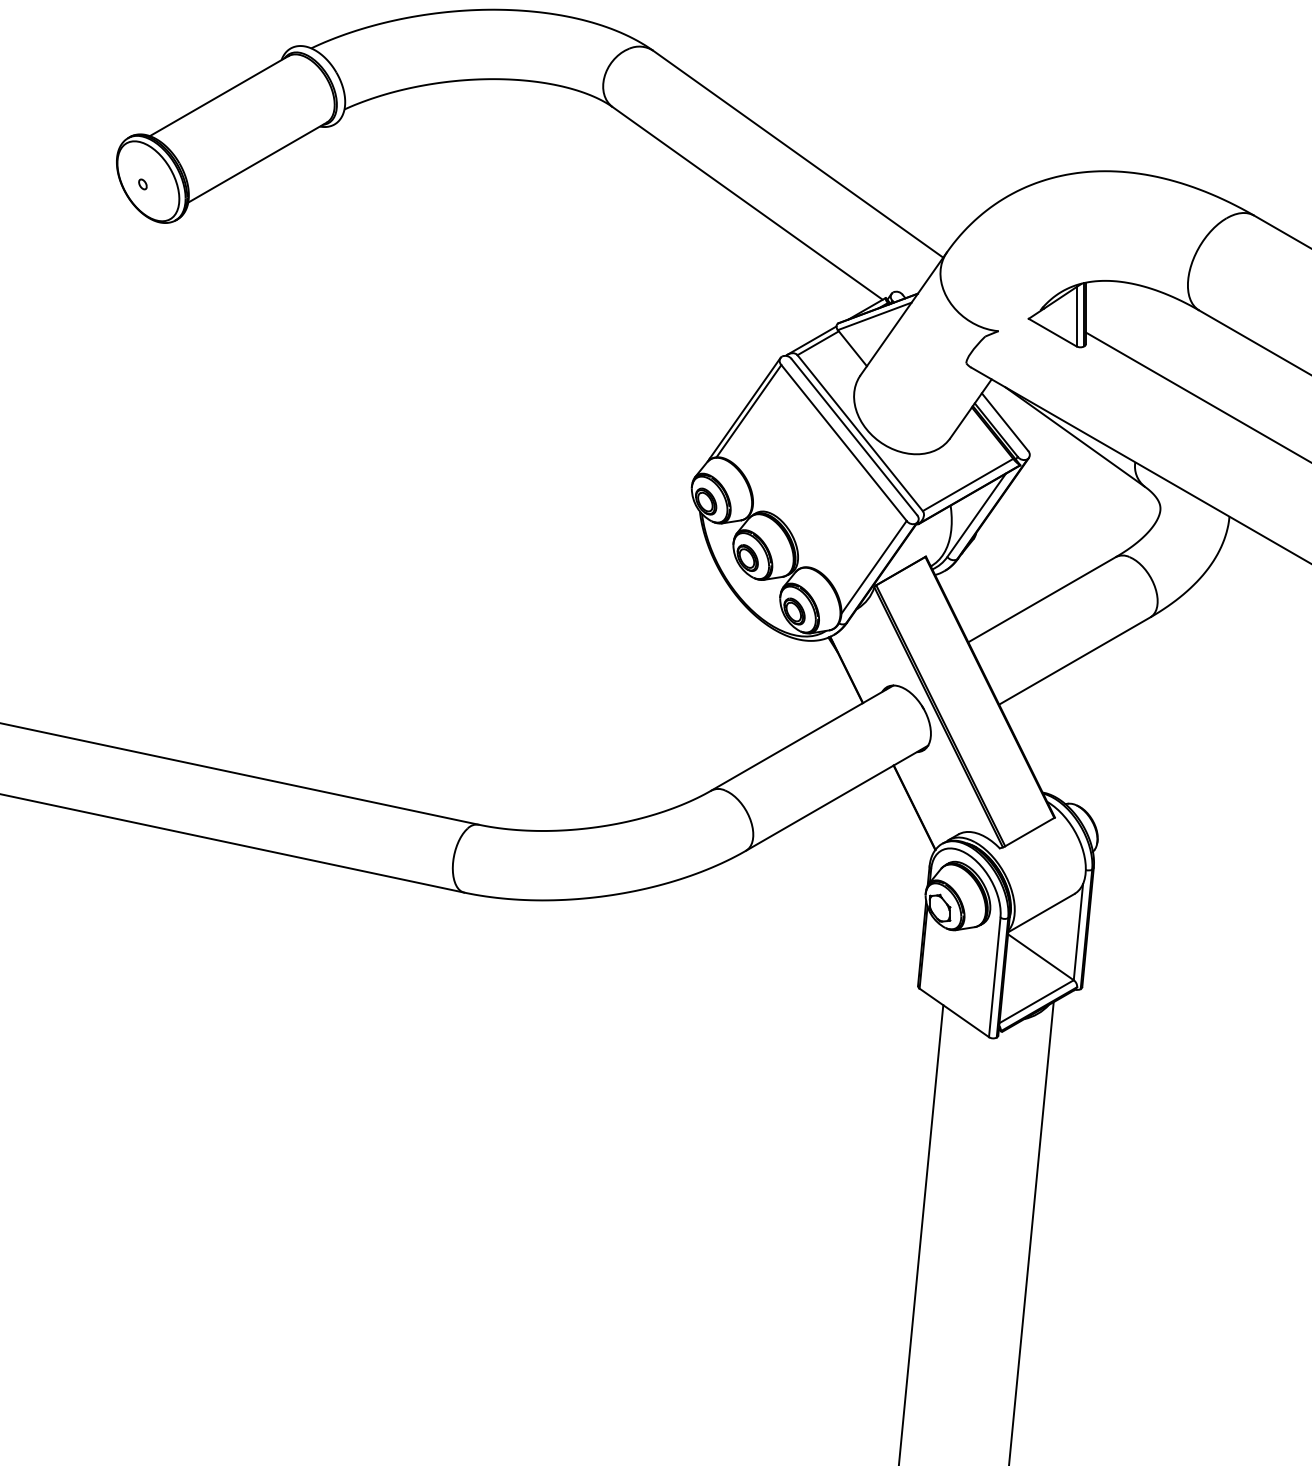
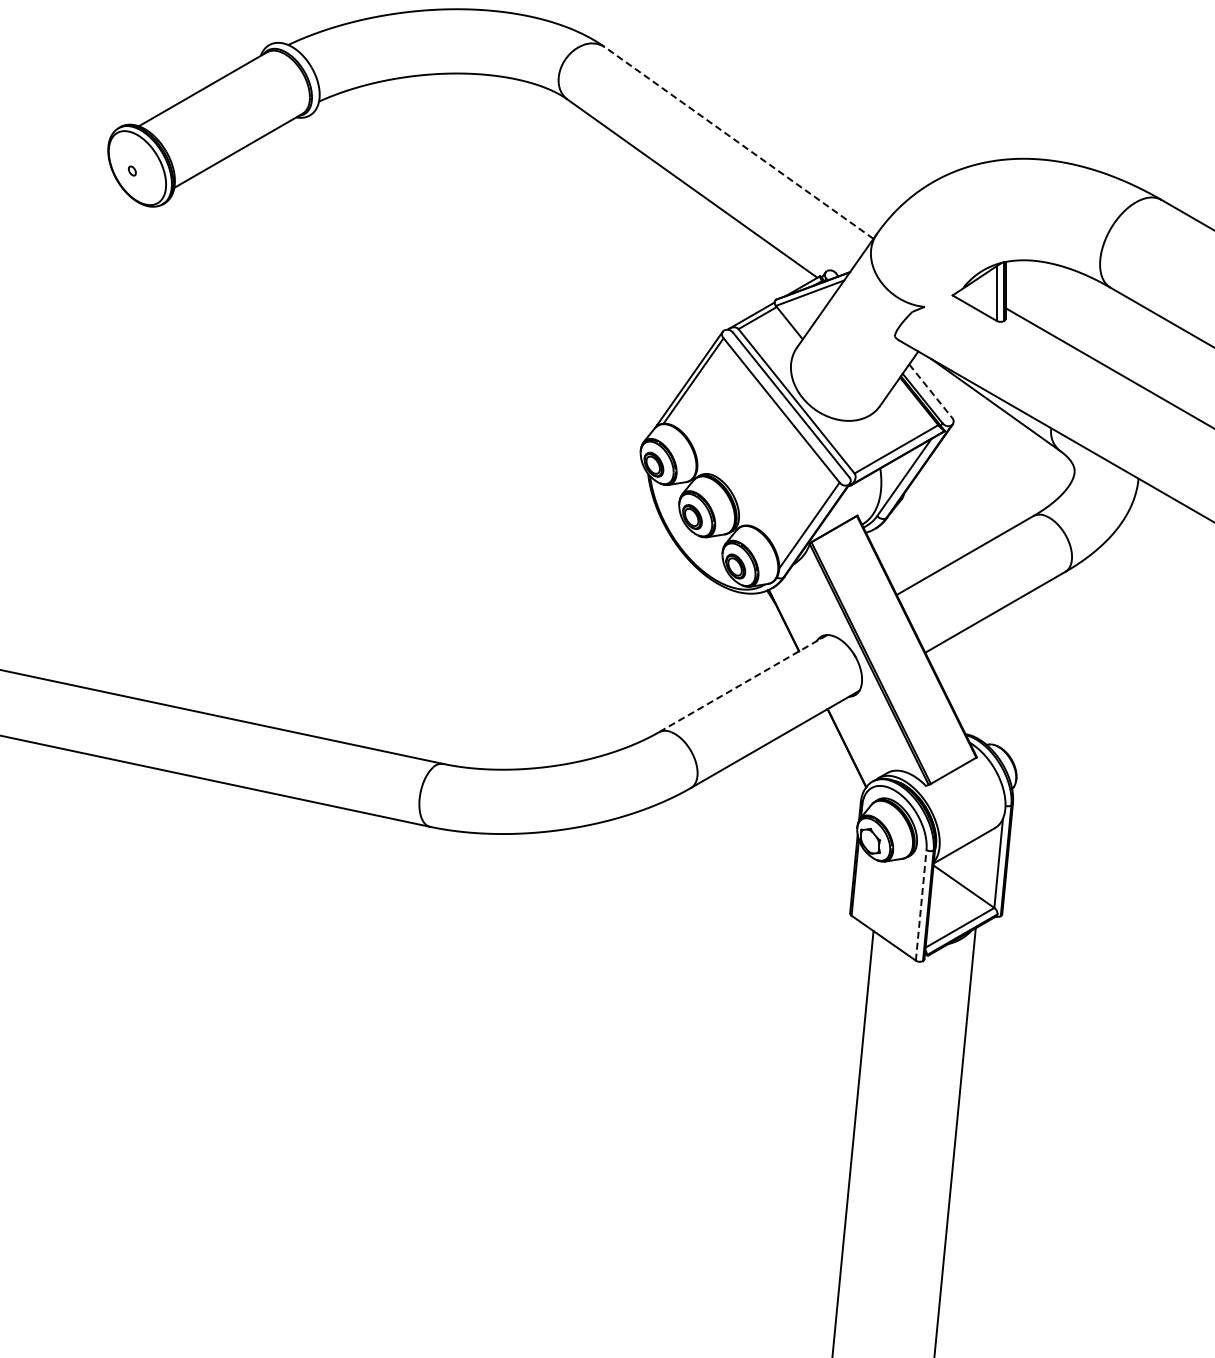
line: (797, 153) -> (738, 142), solid -> dashed
line: (1004, 422) -> (930, 391), solid -> dashed
line: (801, 737) -> (742, 683), solid -> dashed
line: (995, 977) -> (921, 905), solid -> dashed

